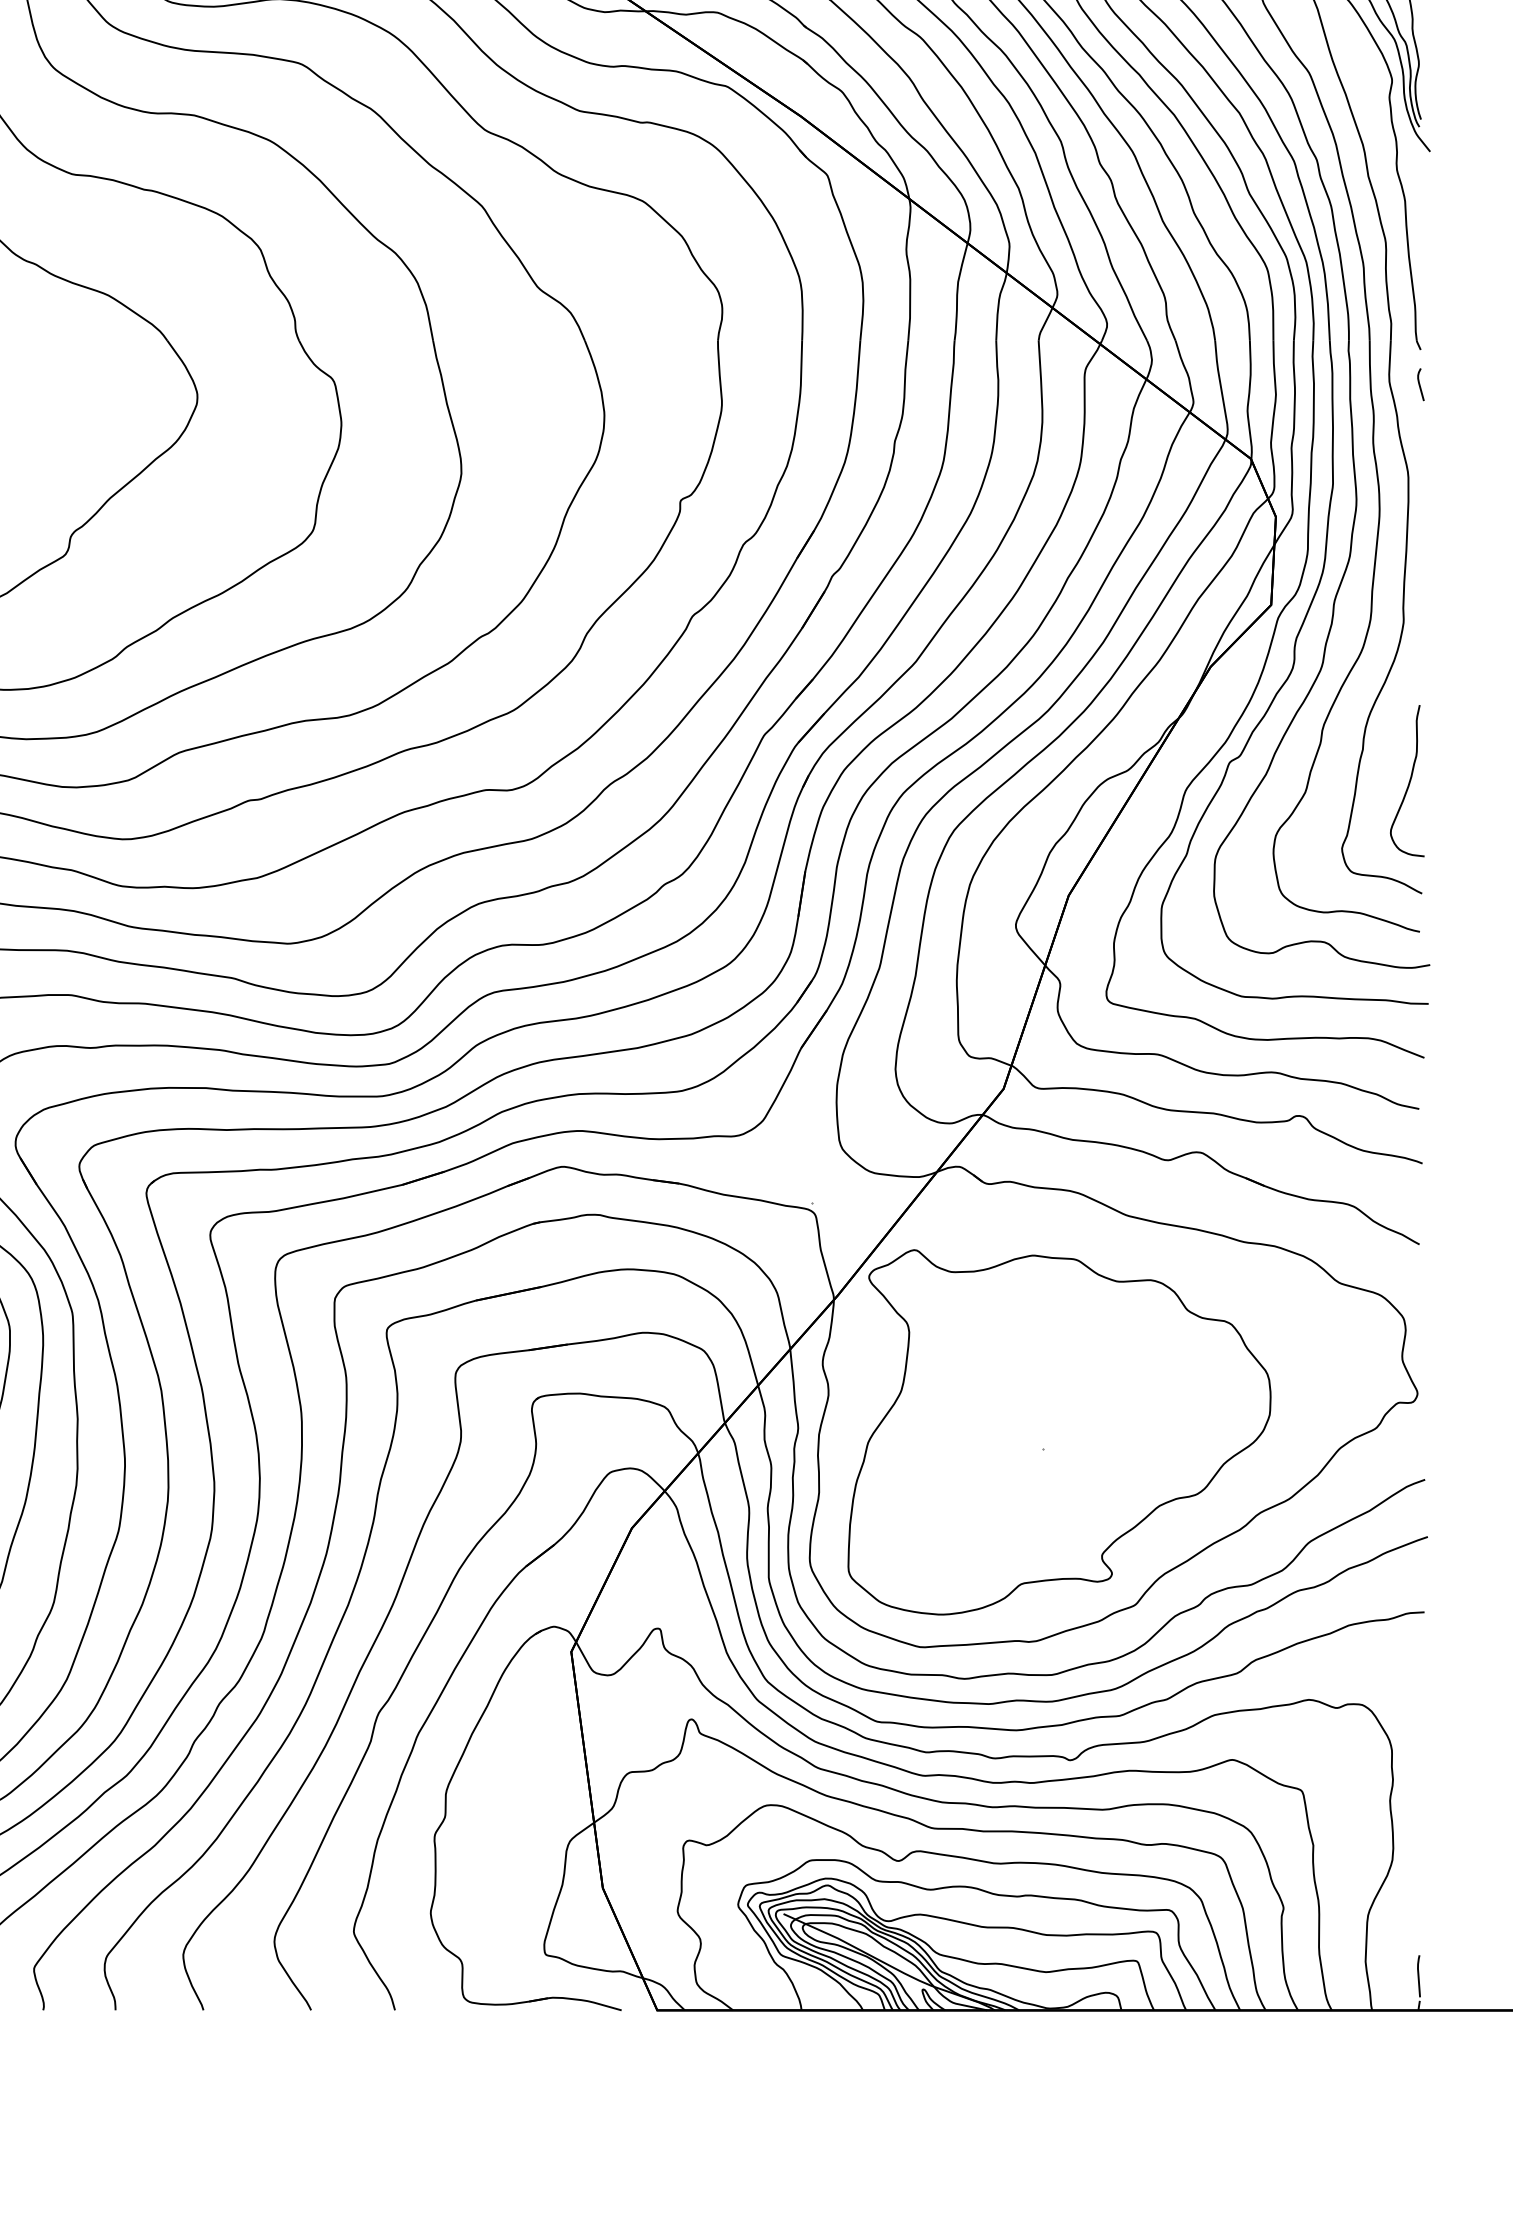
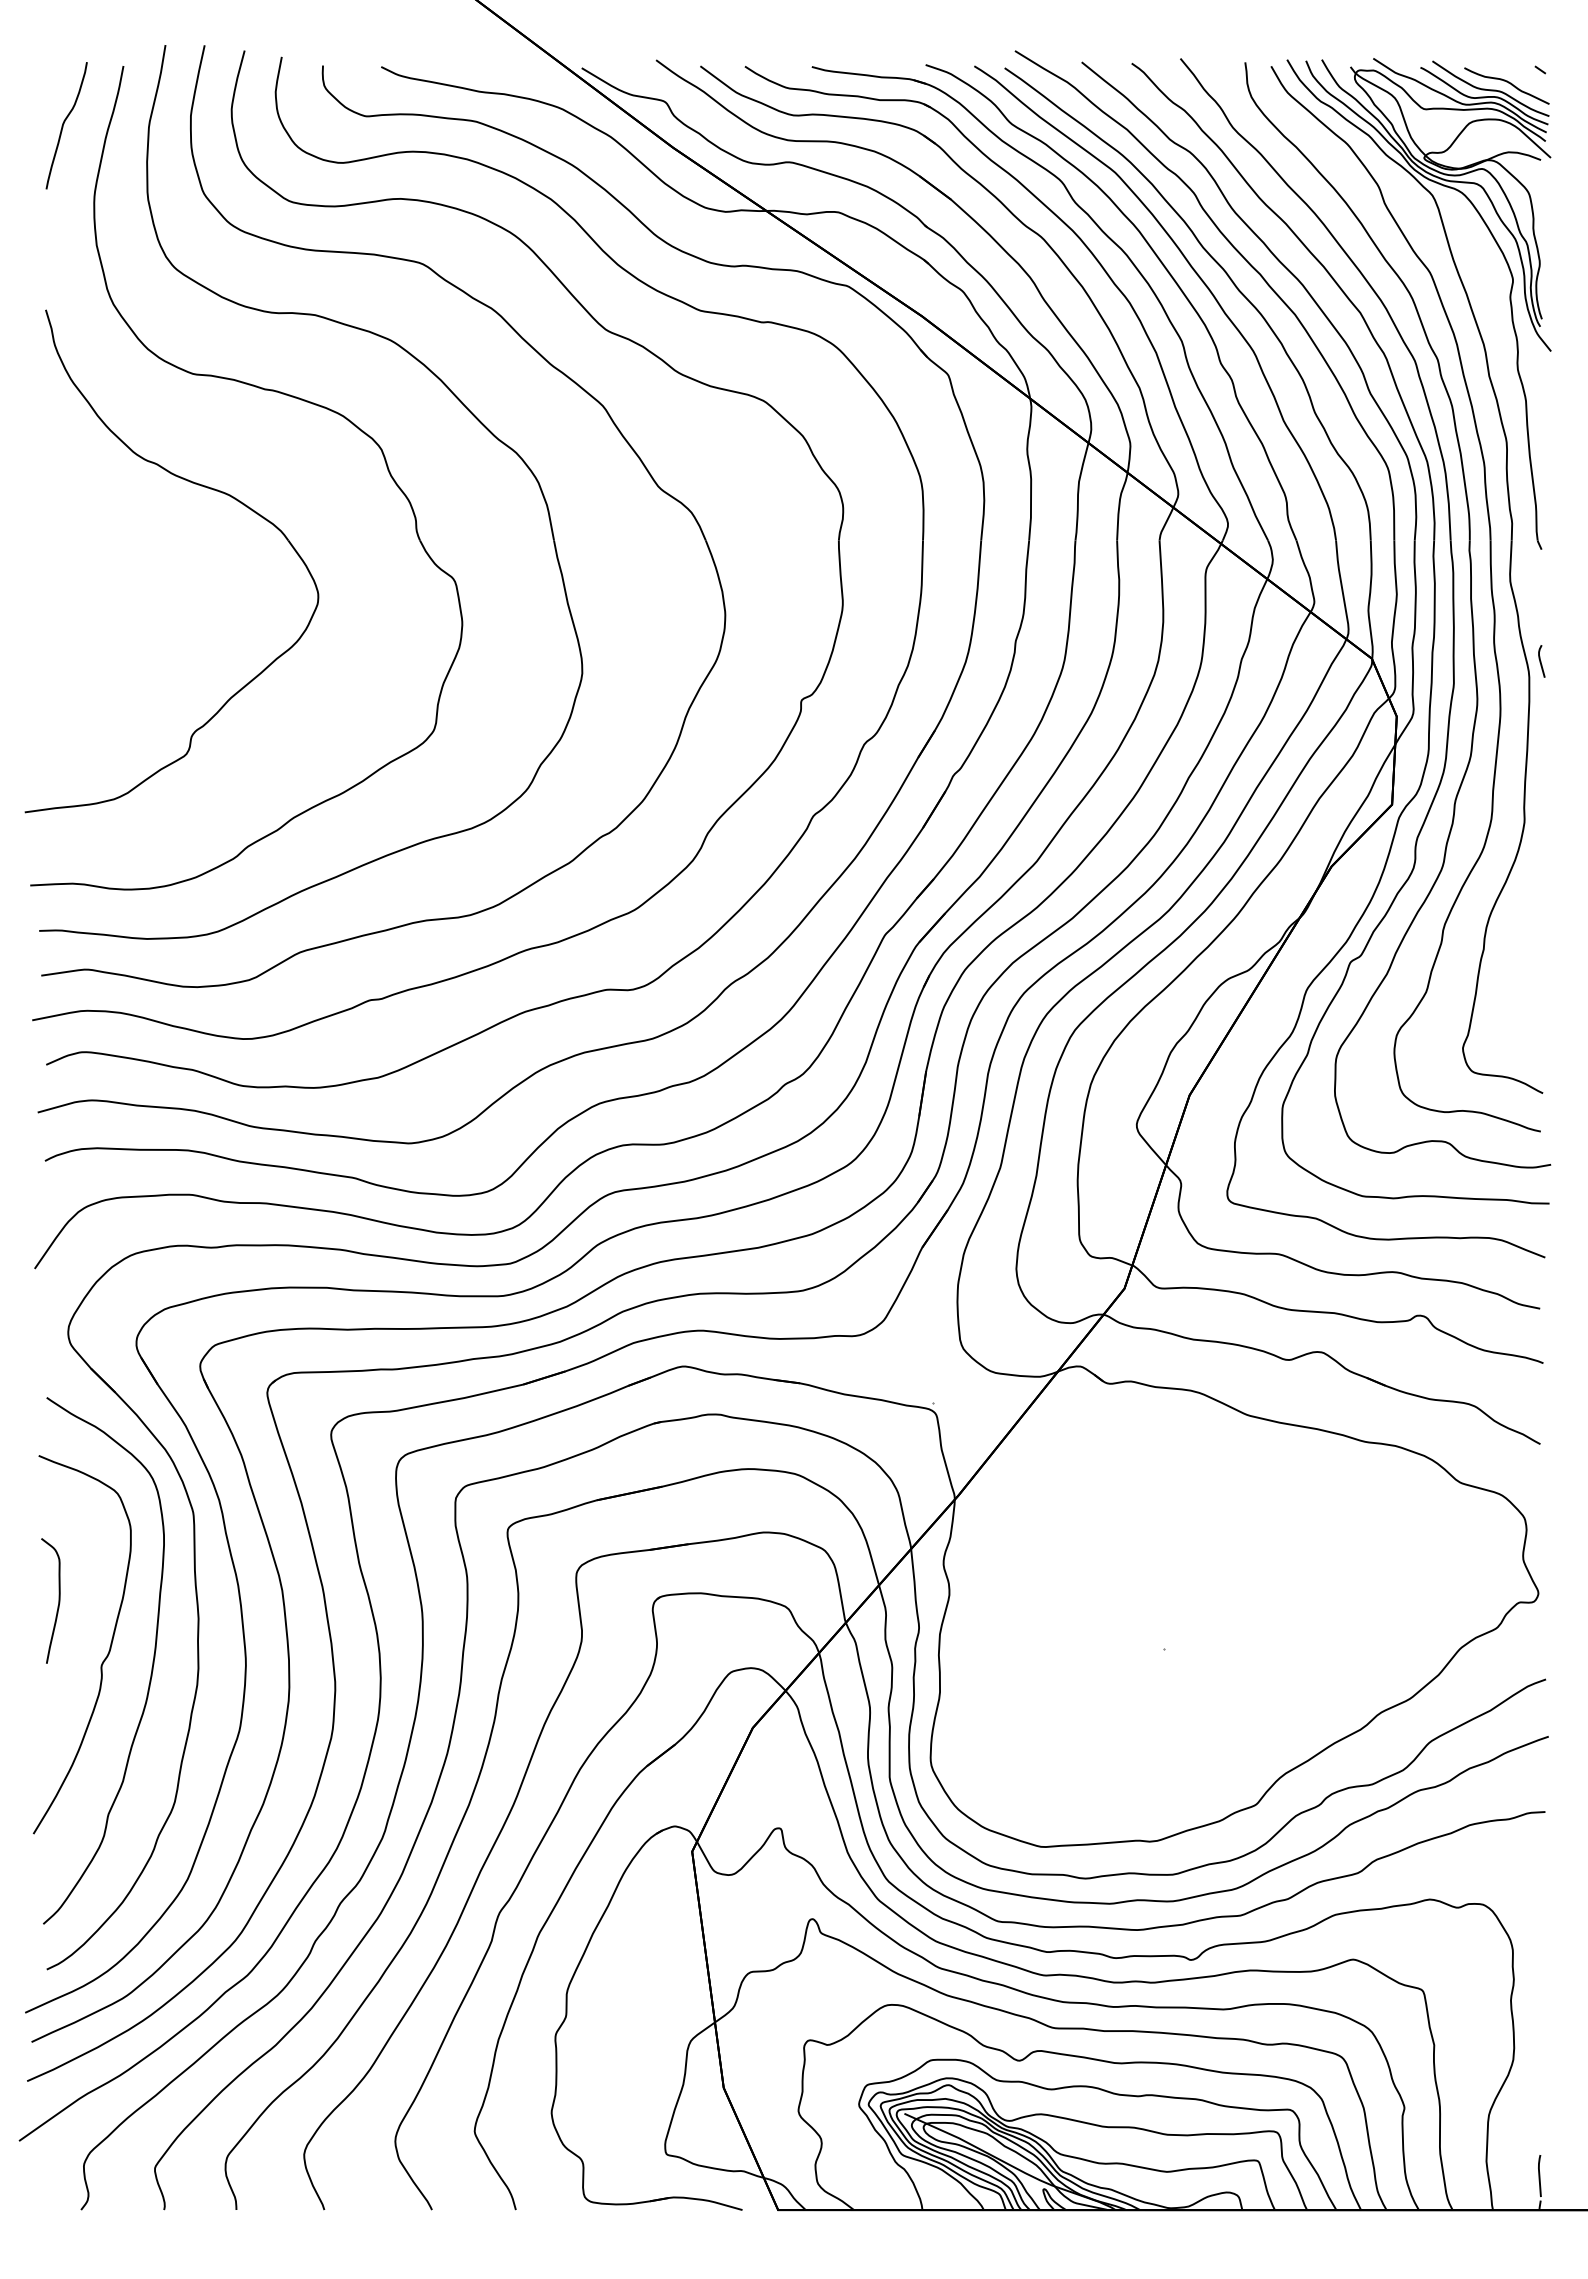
curve: (1420, 384) -> (1541, 661), moved
curve: (1408, 781) -> (1529, 981), removed
part: (1059, 1432) -> (1180, 1632), removed

